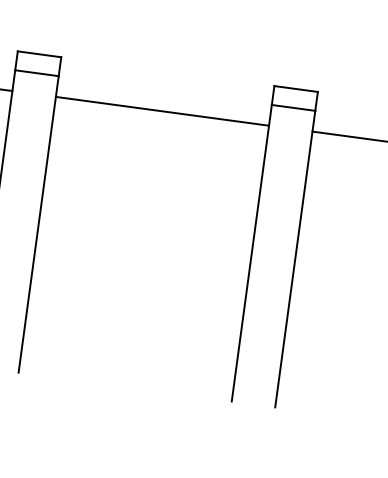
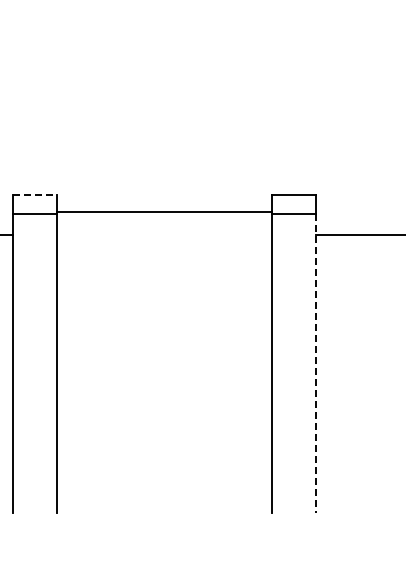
line: (39, 53) -> (34, 194), solid -> dashed
line: (161, 110) -> (163, 211), moved
line: (295, 258) -> (315, 363), solid -> dashed

